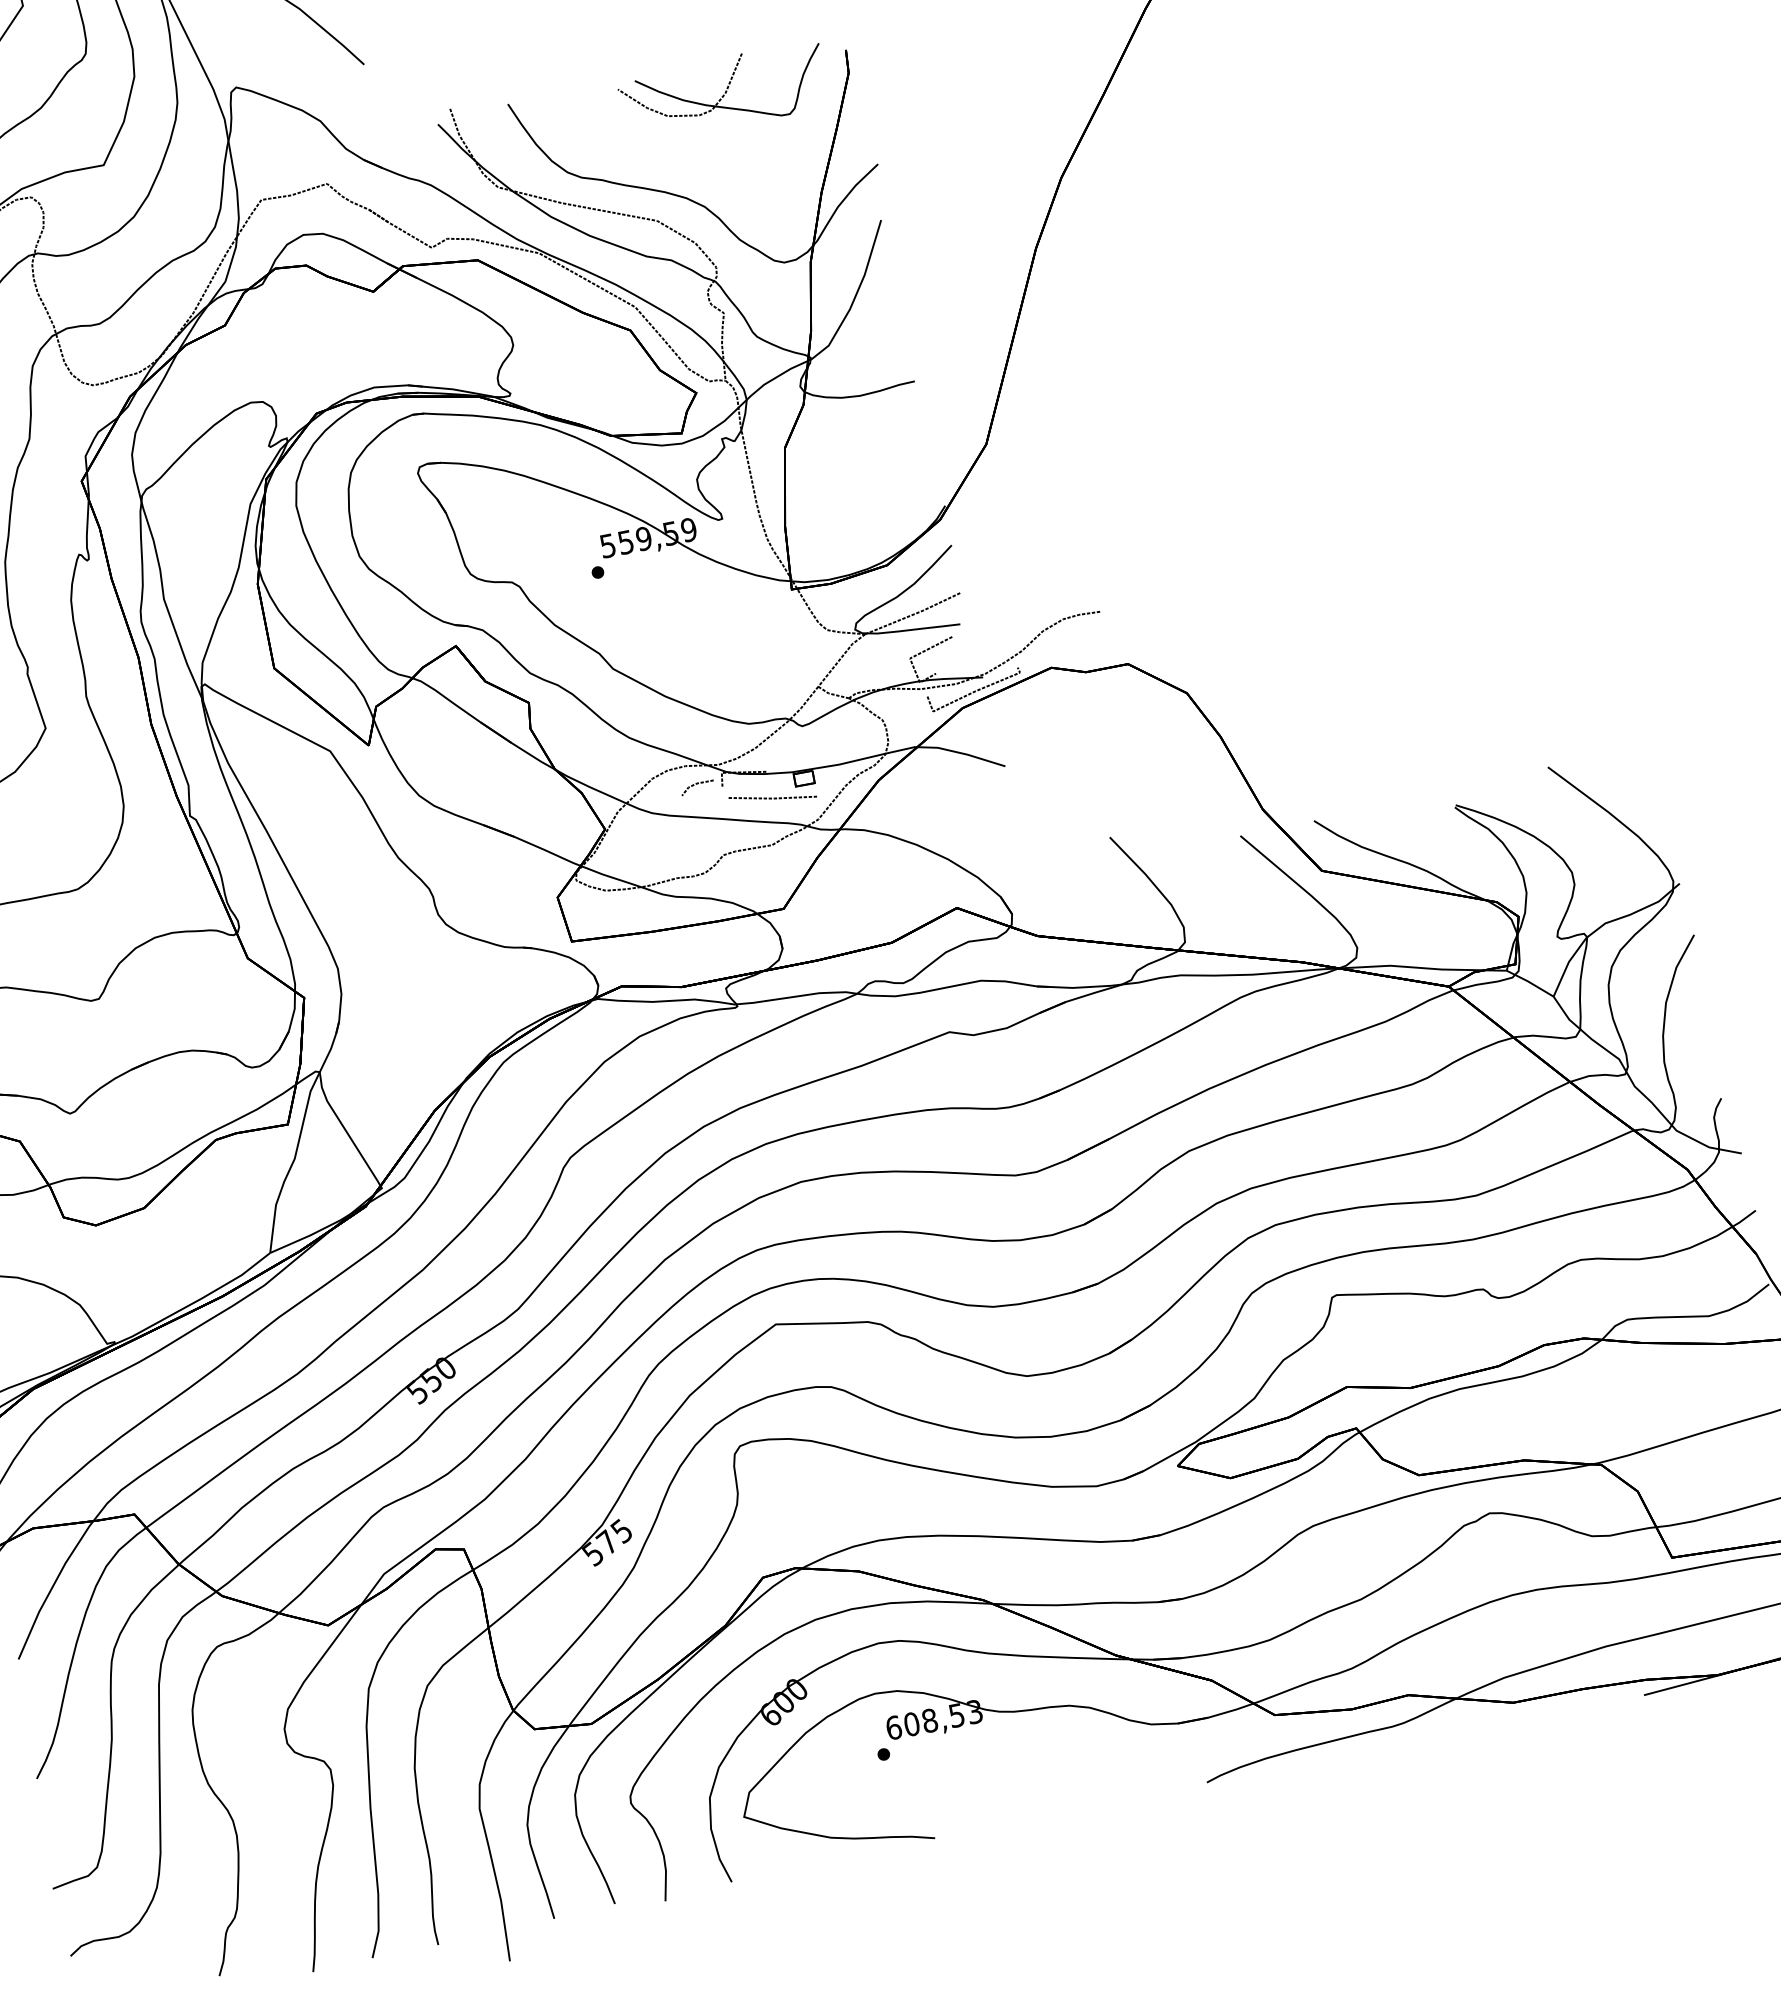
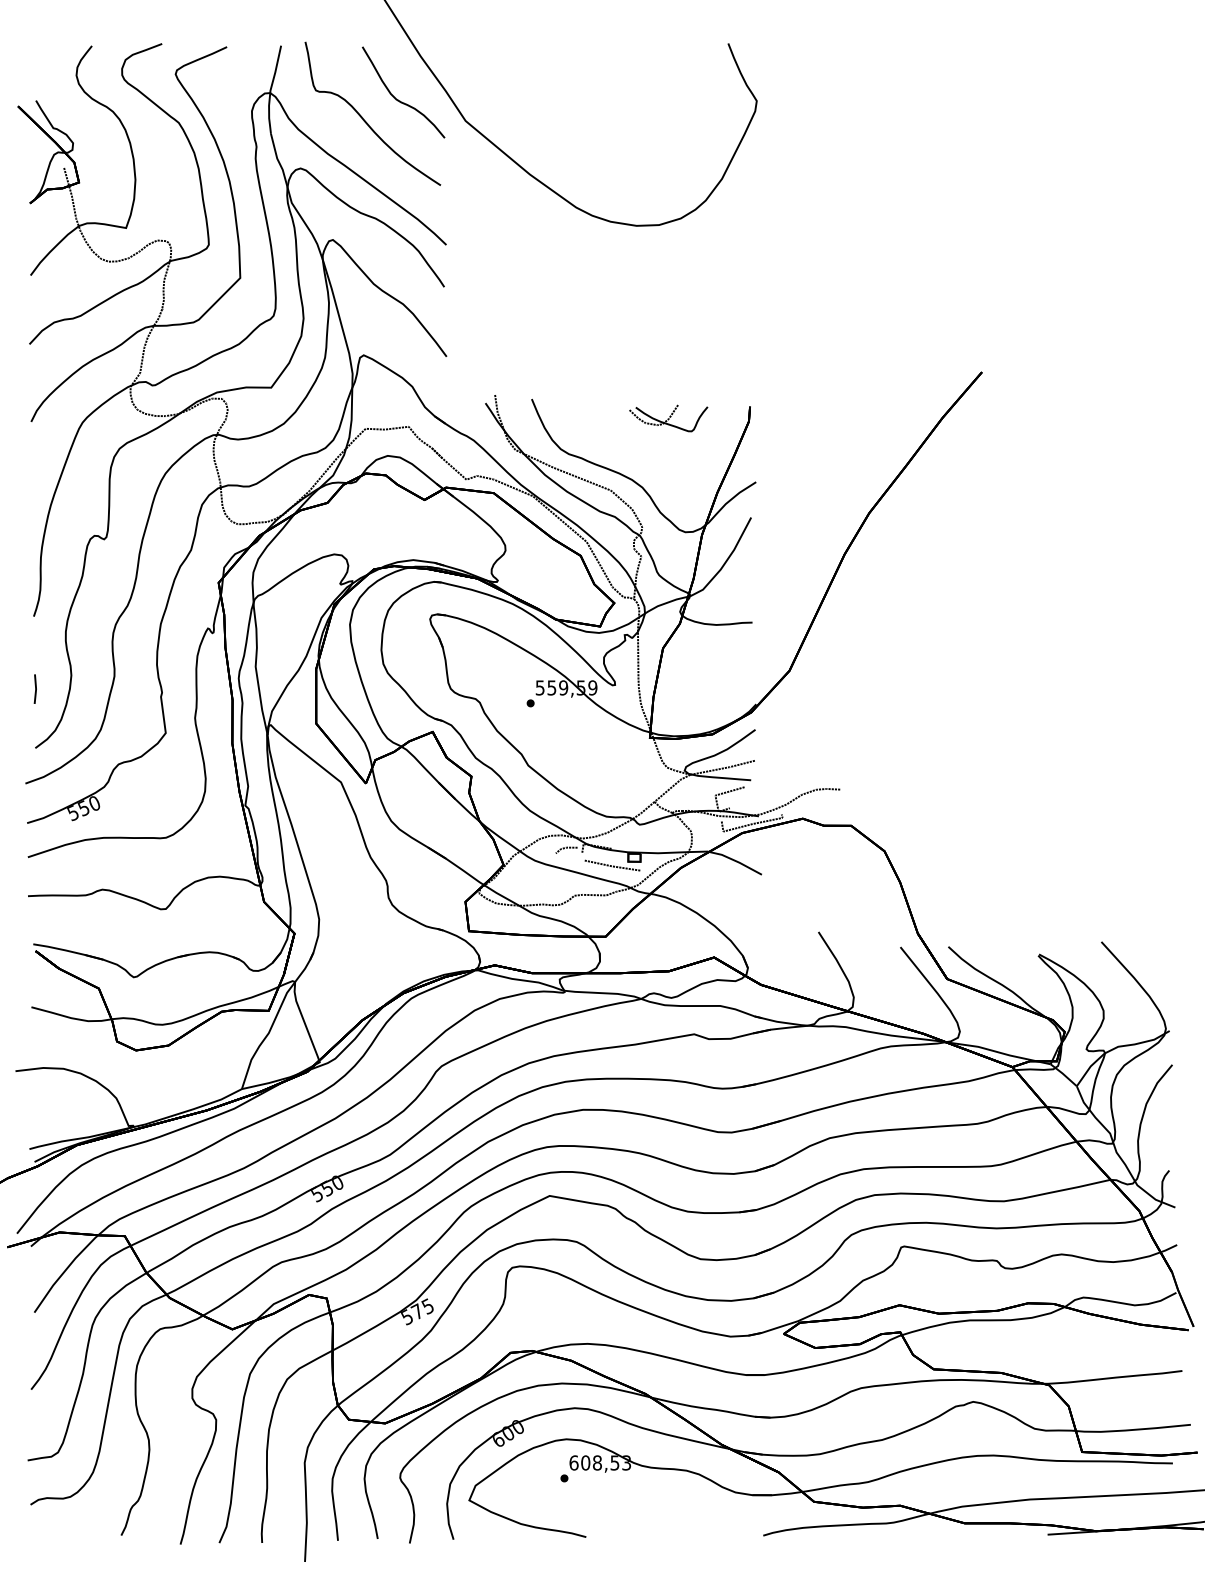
part: (724, 92) -> (668, 418), size x0.6

